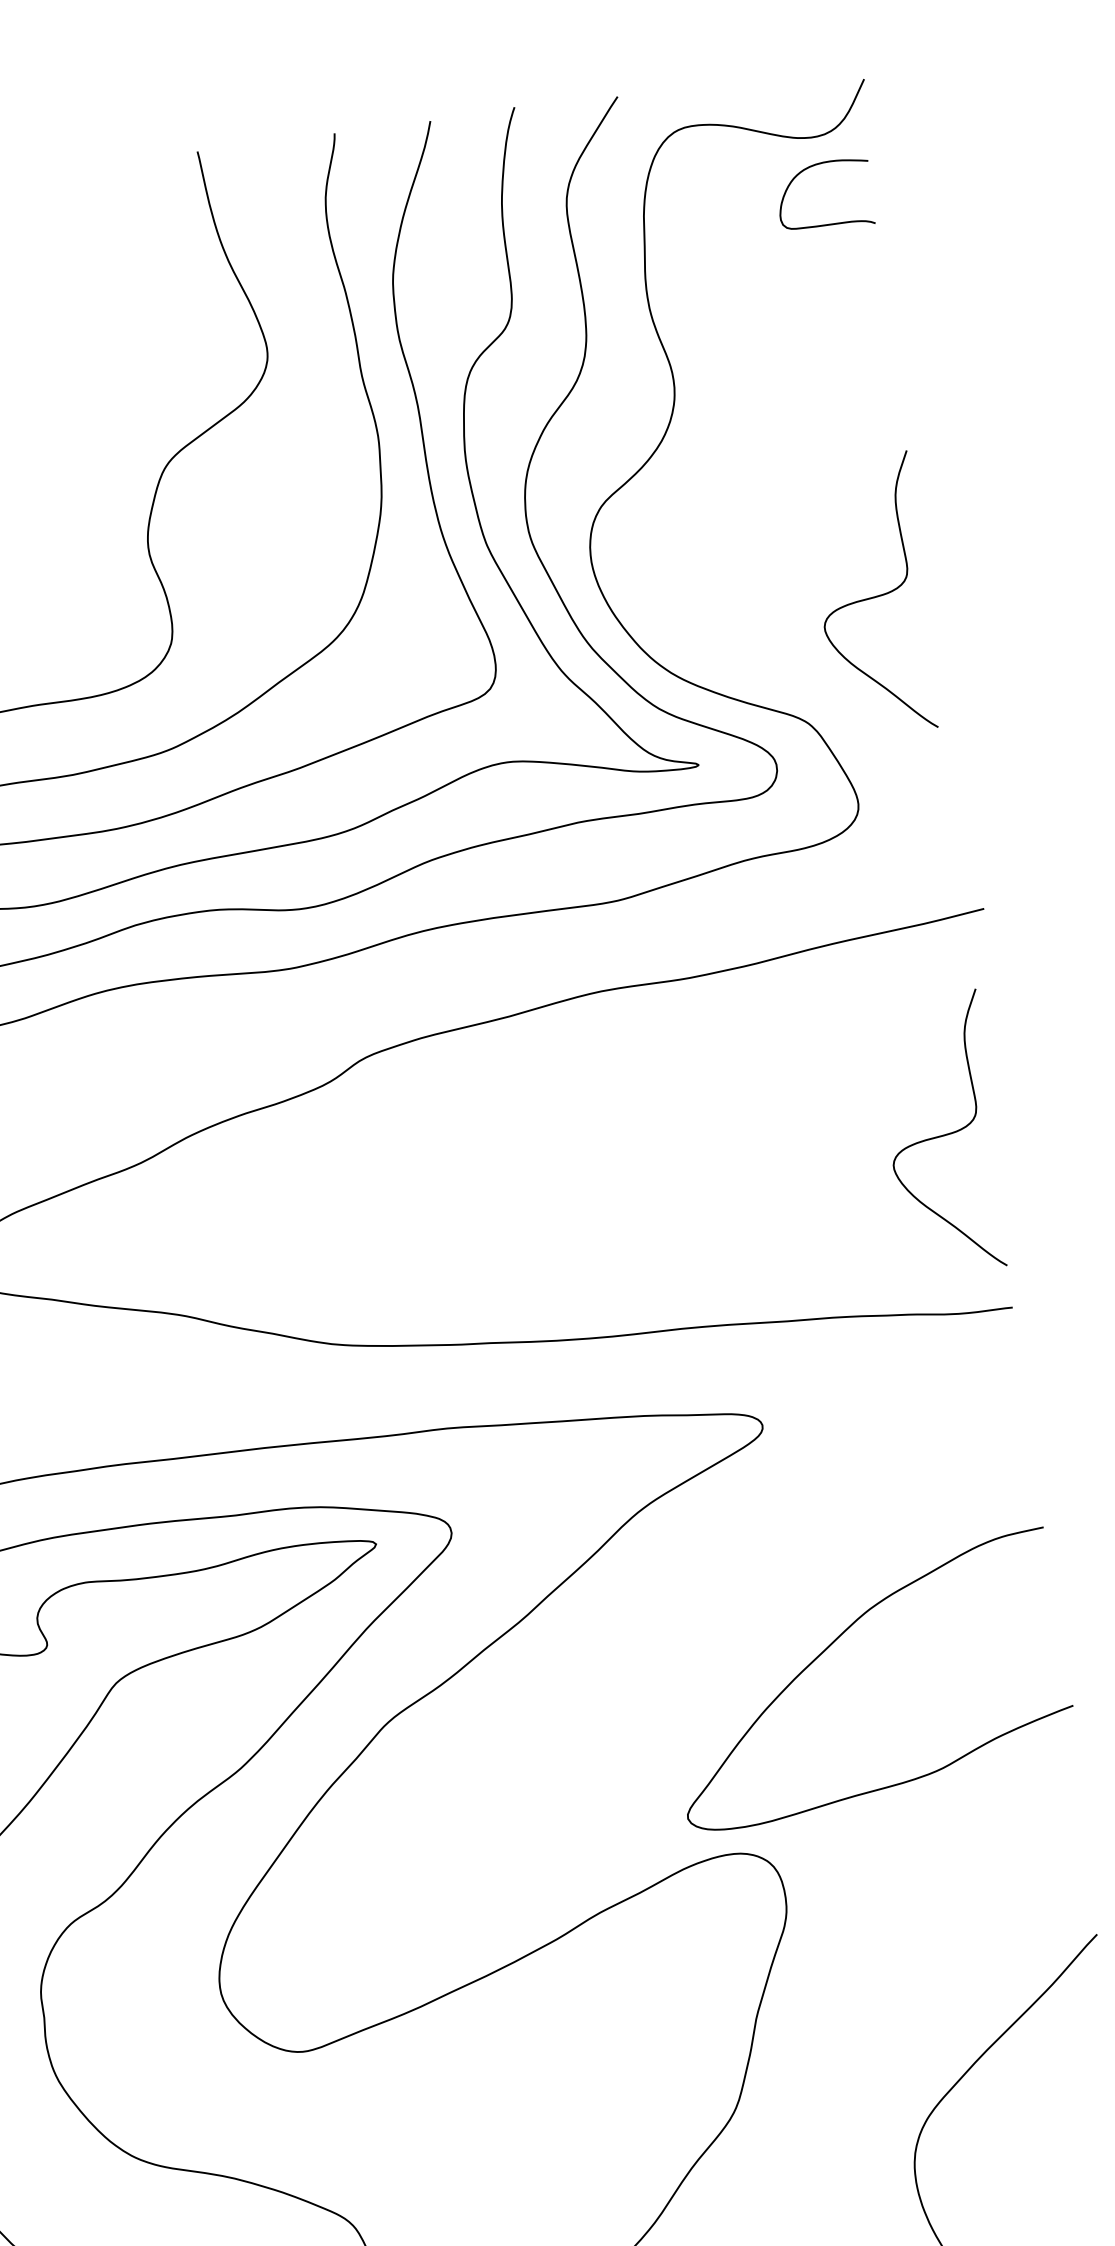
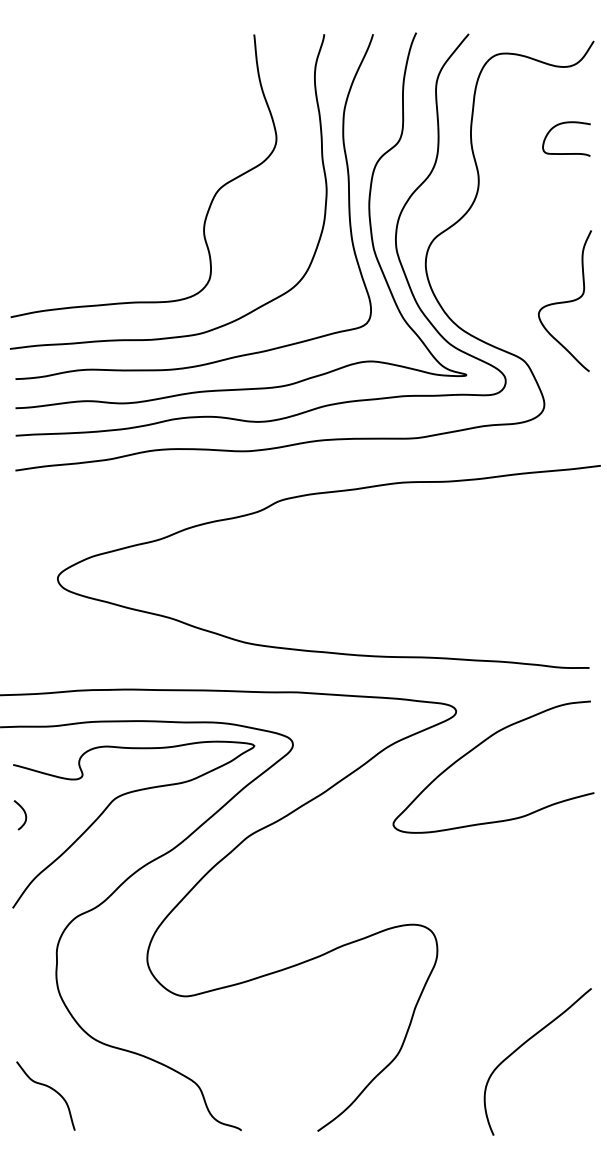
curve: (812, 168) -> (562, 124), moved
curve: (940, 1134) -> (564, 576), removed
curve: (833, 1645) -> (477, 747), moved

